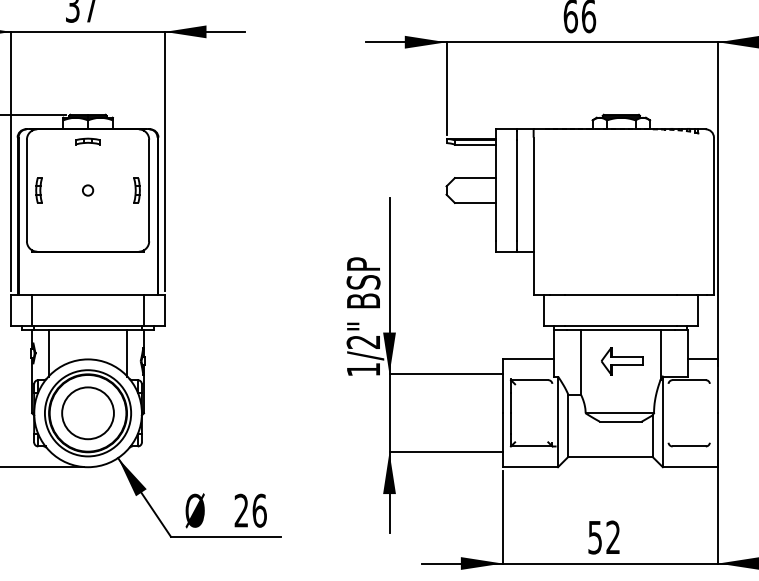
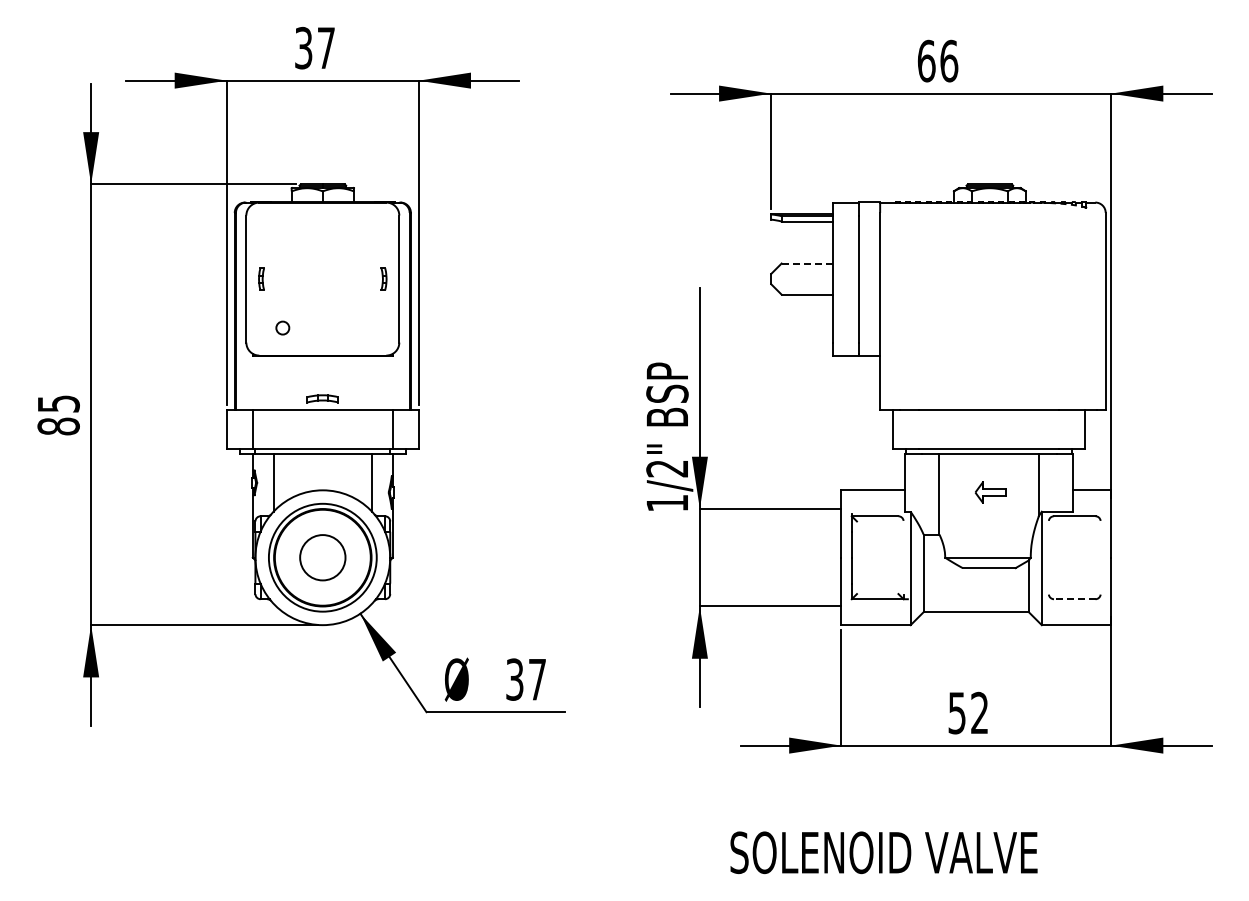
part: (87, 141) -> (322, 398), moved
line: (475, 178) -> (807, 263), solid -> dashed
part: (39, 190) -> (261, 279), size x0.7
circle: (87, 190) -> (282, 327), moved
part: (136, 190) -> (383, 279), size x0.7
part: (621, 361) -> (990, 492), size x0.6
circle: (87, 413) -> (322, 557), size x0.7
line: (689, 446) -> (1074, 599), solid -> dashed
text: (250, 510) -> (526, 679), 26 -> 37

